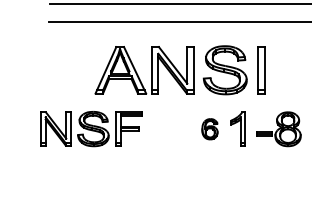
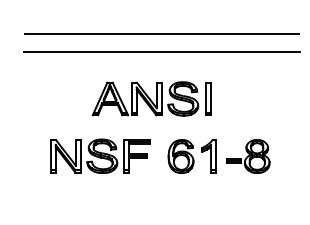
part: (179, 69) -> (151, 98), size x0.71
part: (91, 128) -> (100, 155), moved
part: (209, 129) -> (180, 156), size x1.67

